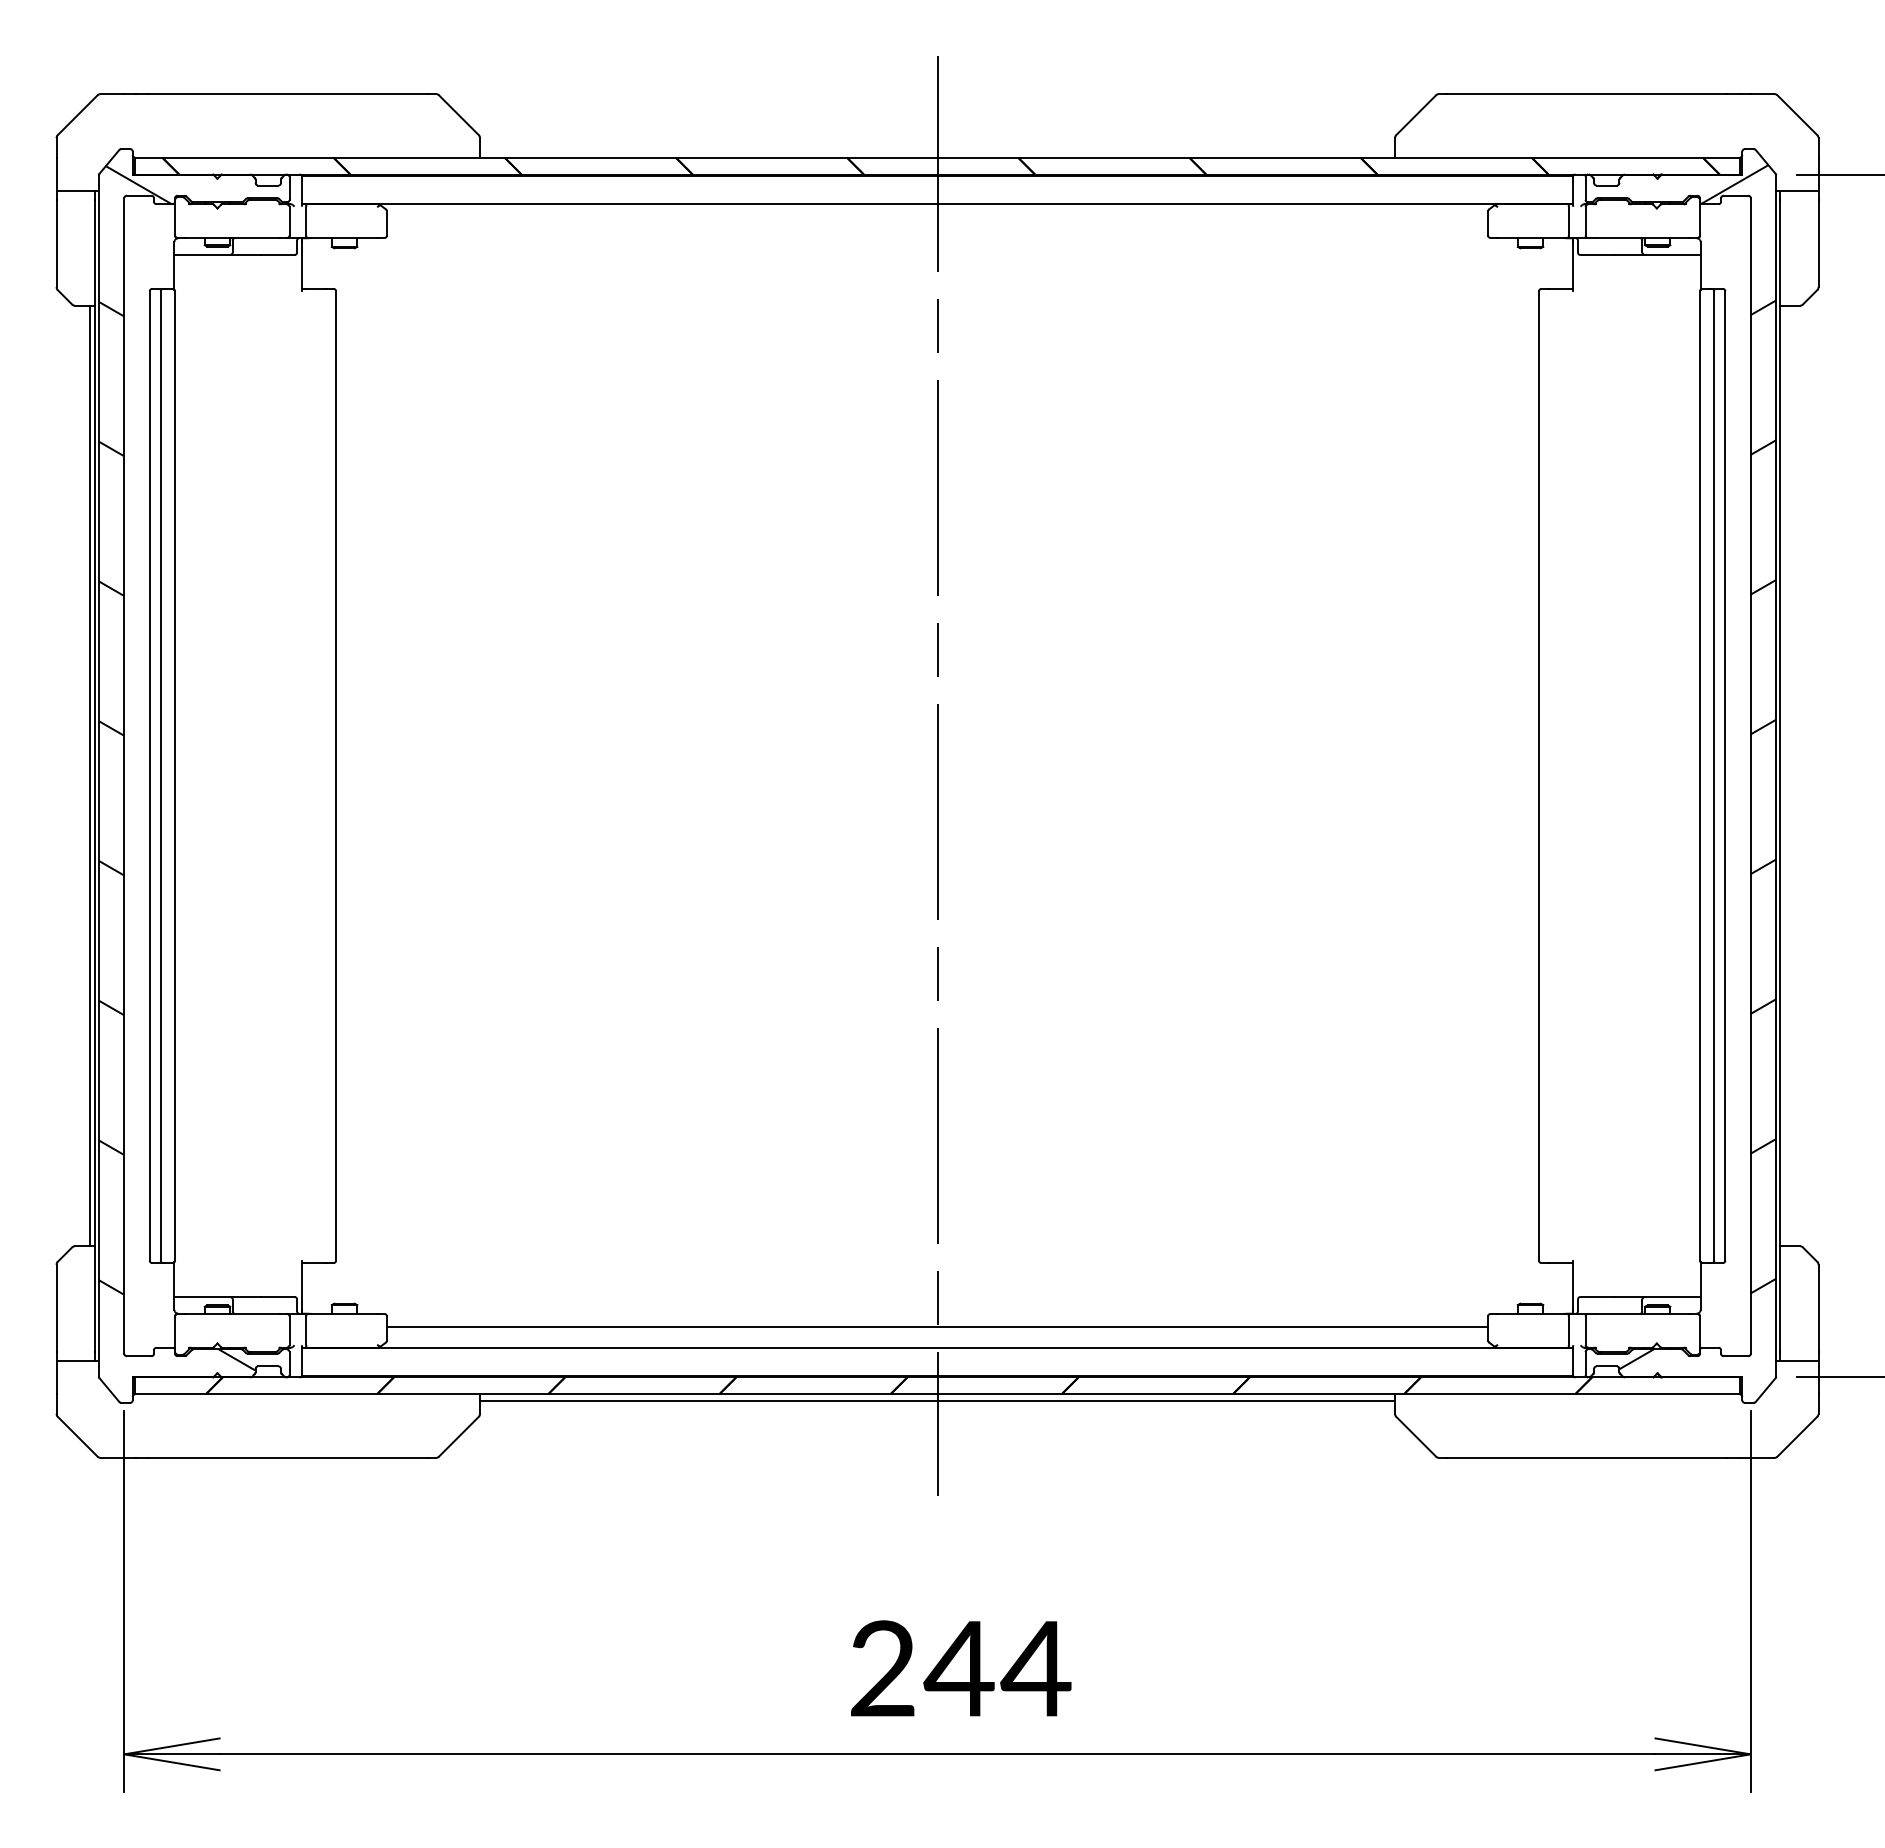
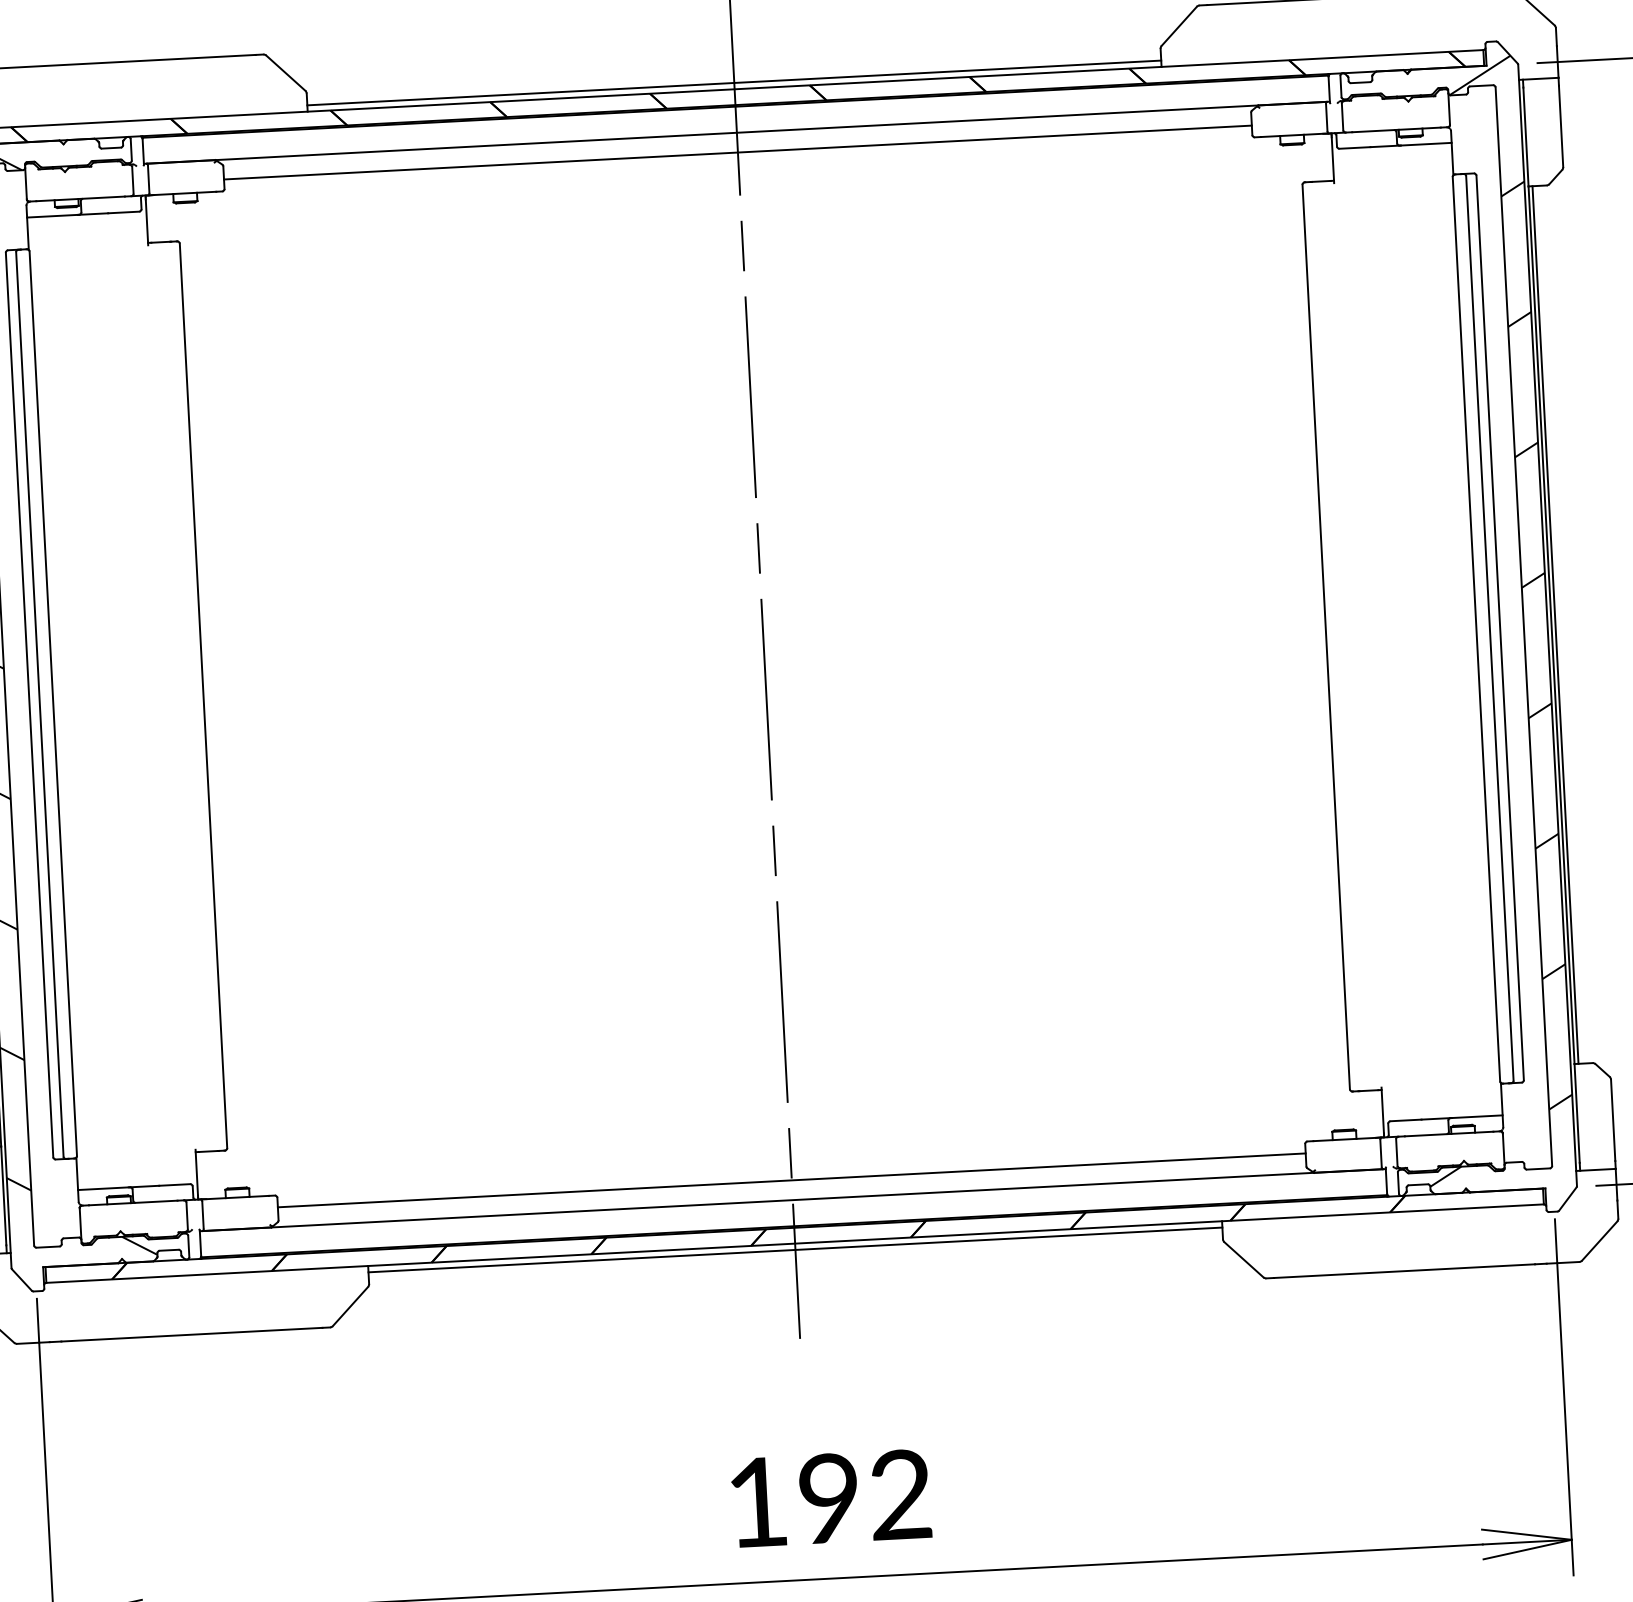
line: (937, 150) -> (734, 82), added
line: (937, 225) -> (737, 152), added
line: (1784, 775) -> (1555, 624), added
text: (961, 1668) -> (830, 1498), 244 -> 192

